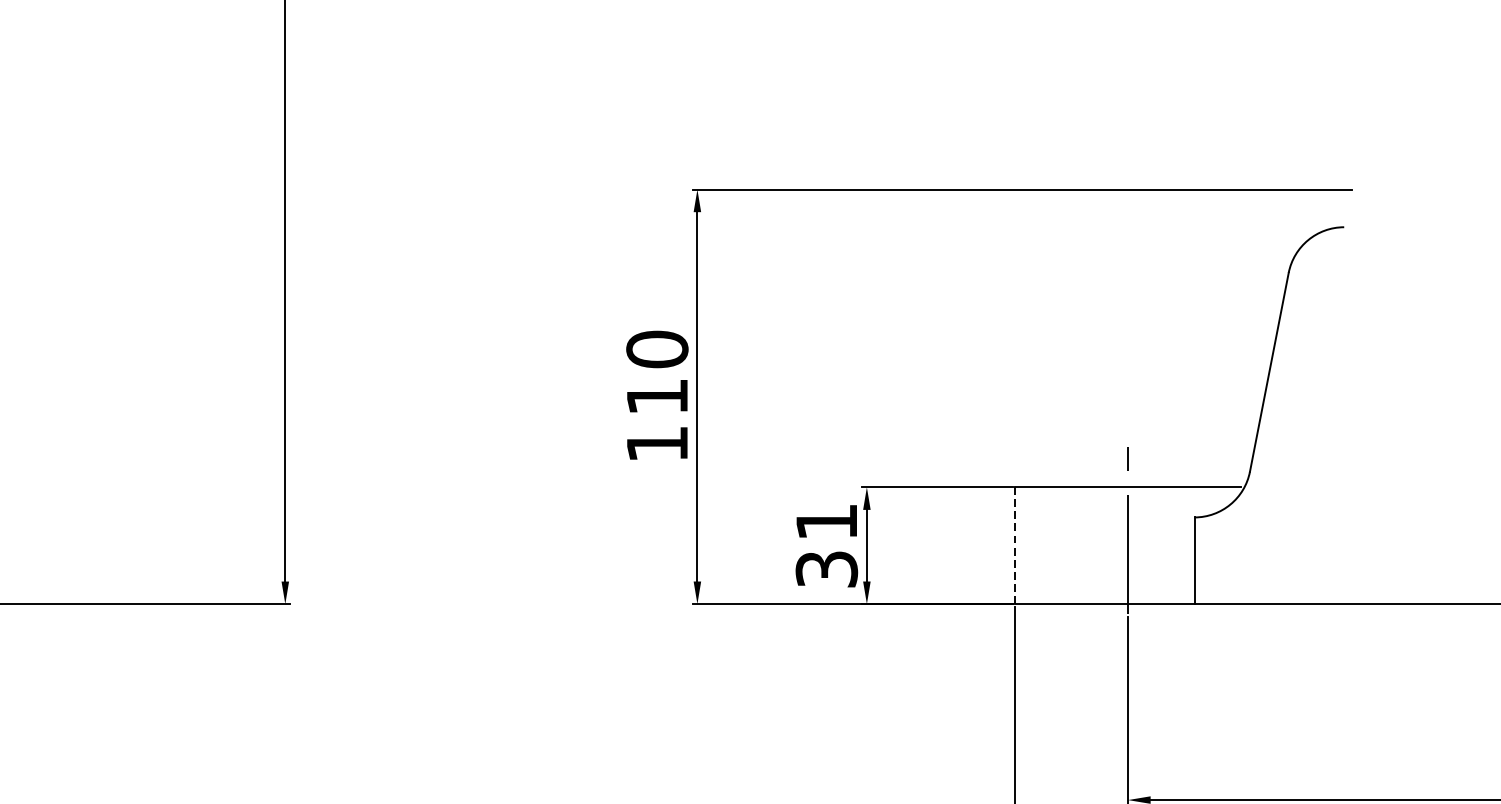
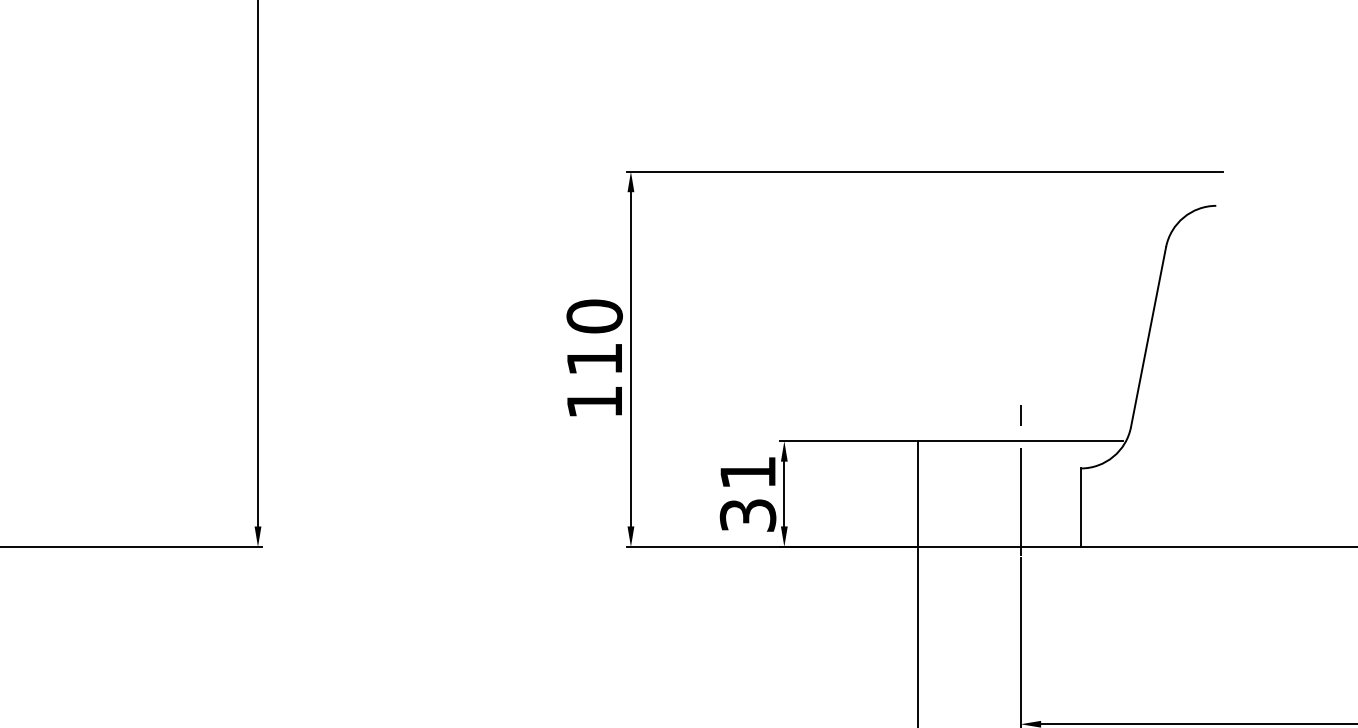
line: (1015, 546) -> (918, 494), dashed -> solid

